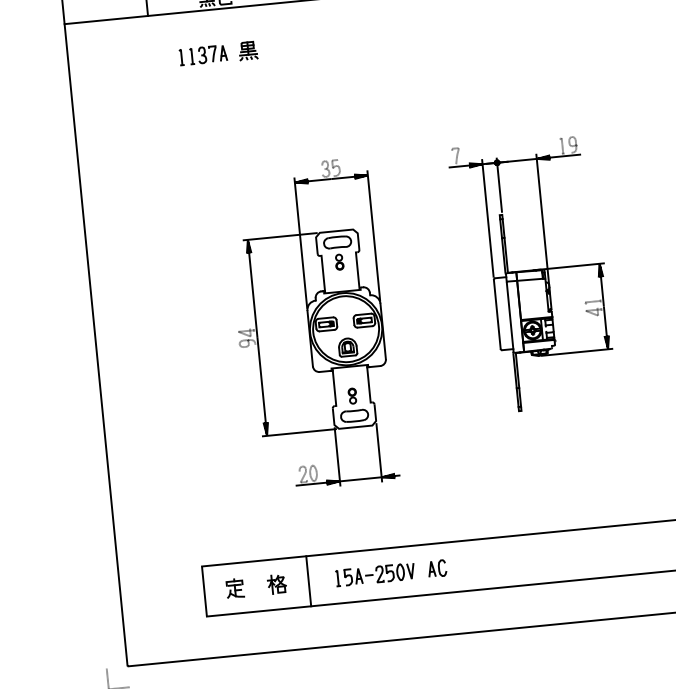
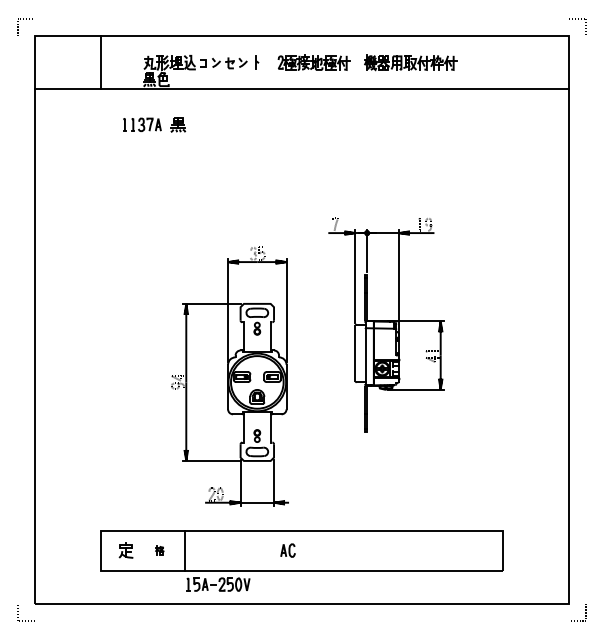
part: (310, 325) -> (229, 376), moved
part: (375, 574) -> (218, 584), moved
part: (276, 584) -> (159, 550), size x0.6

